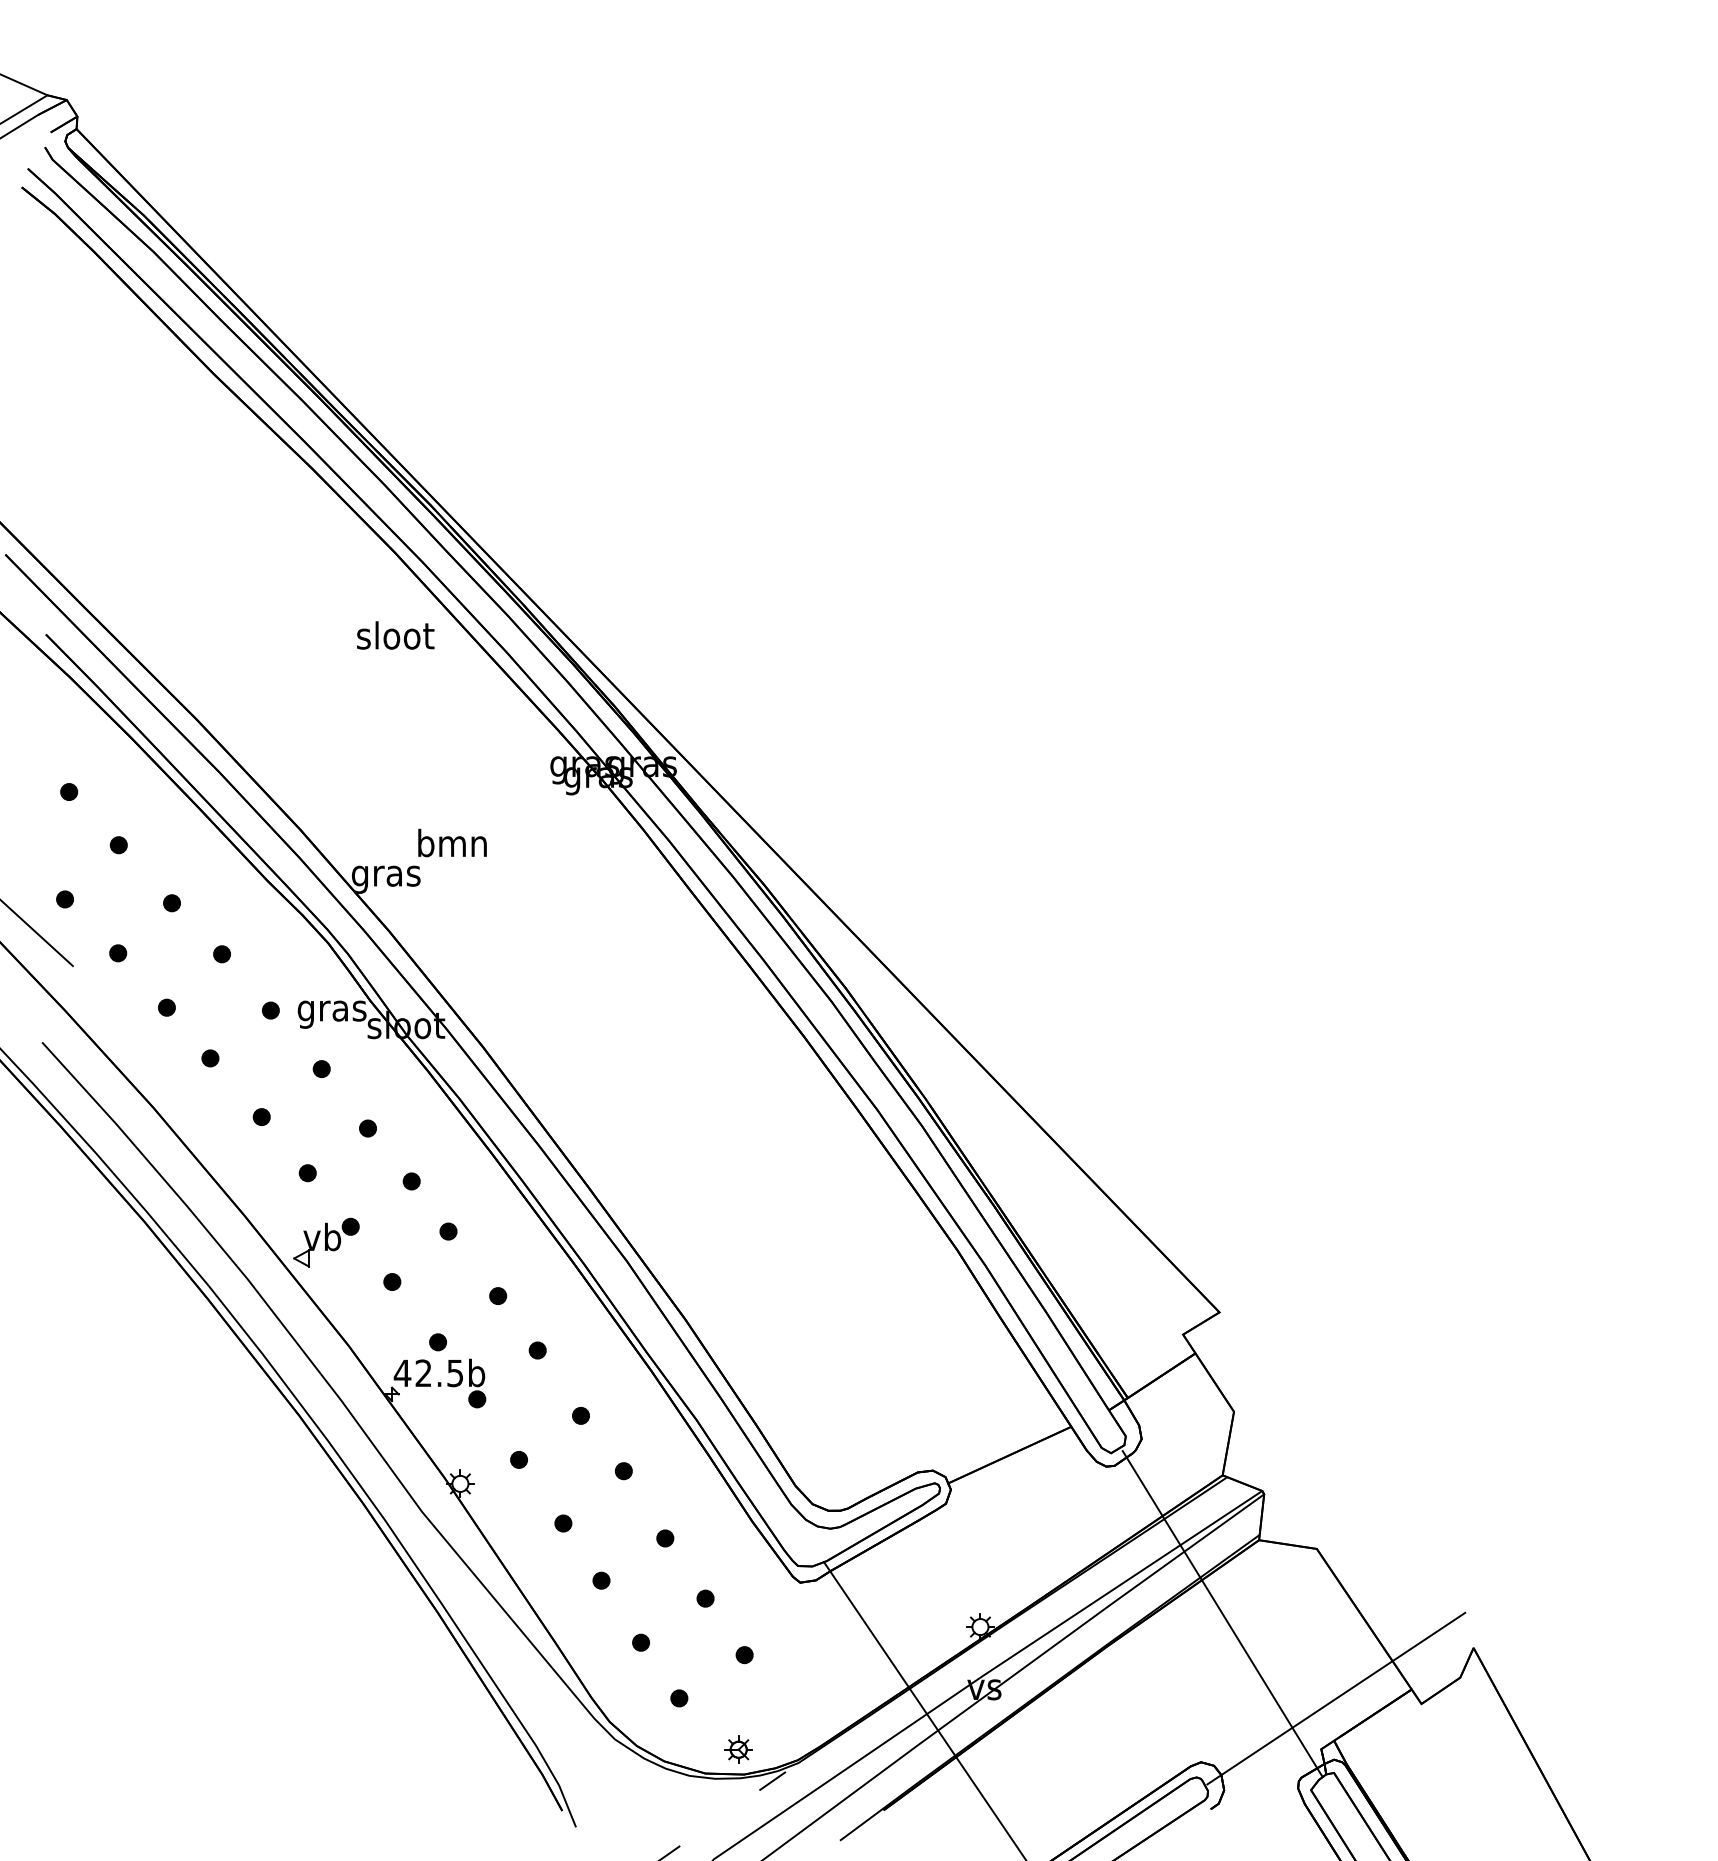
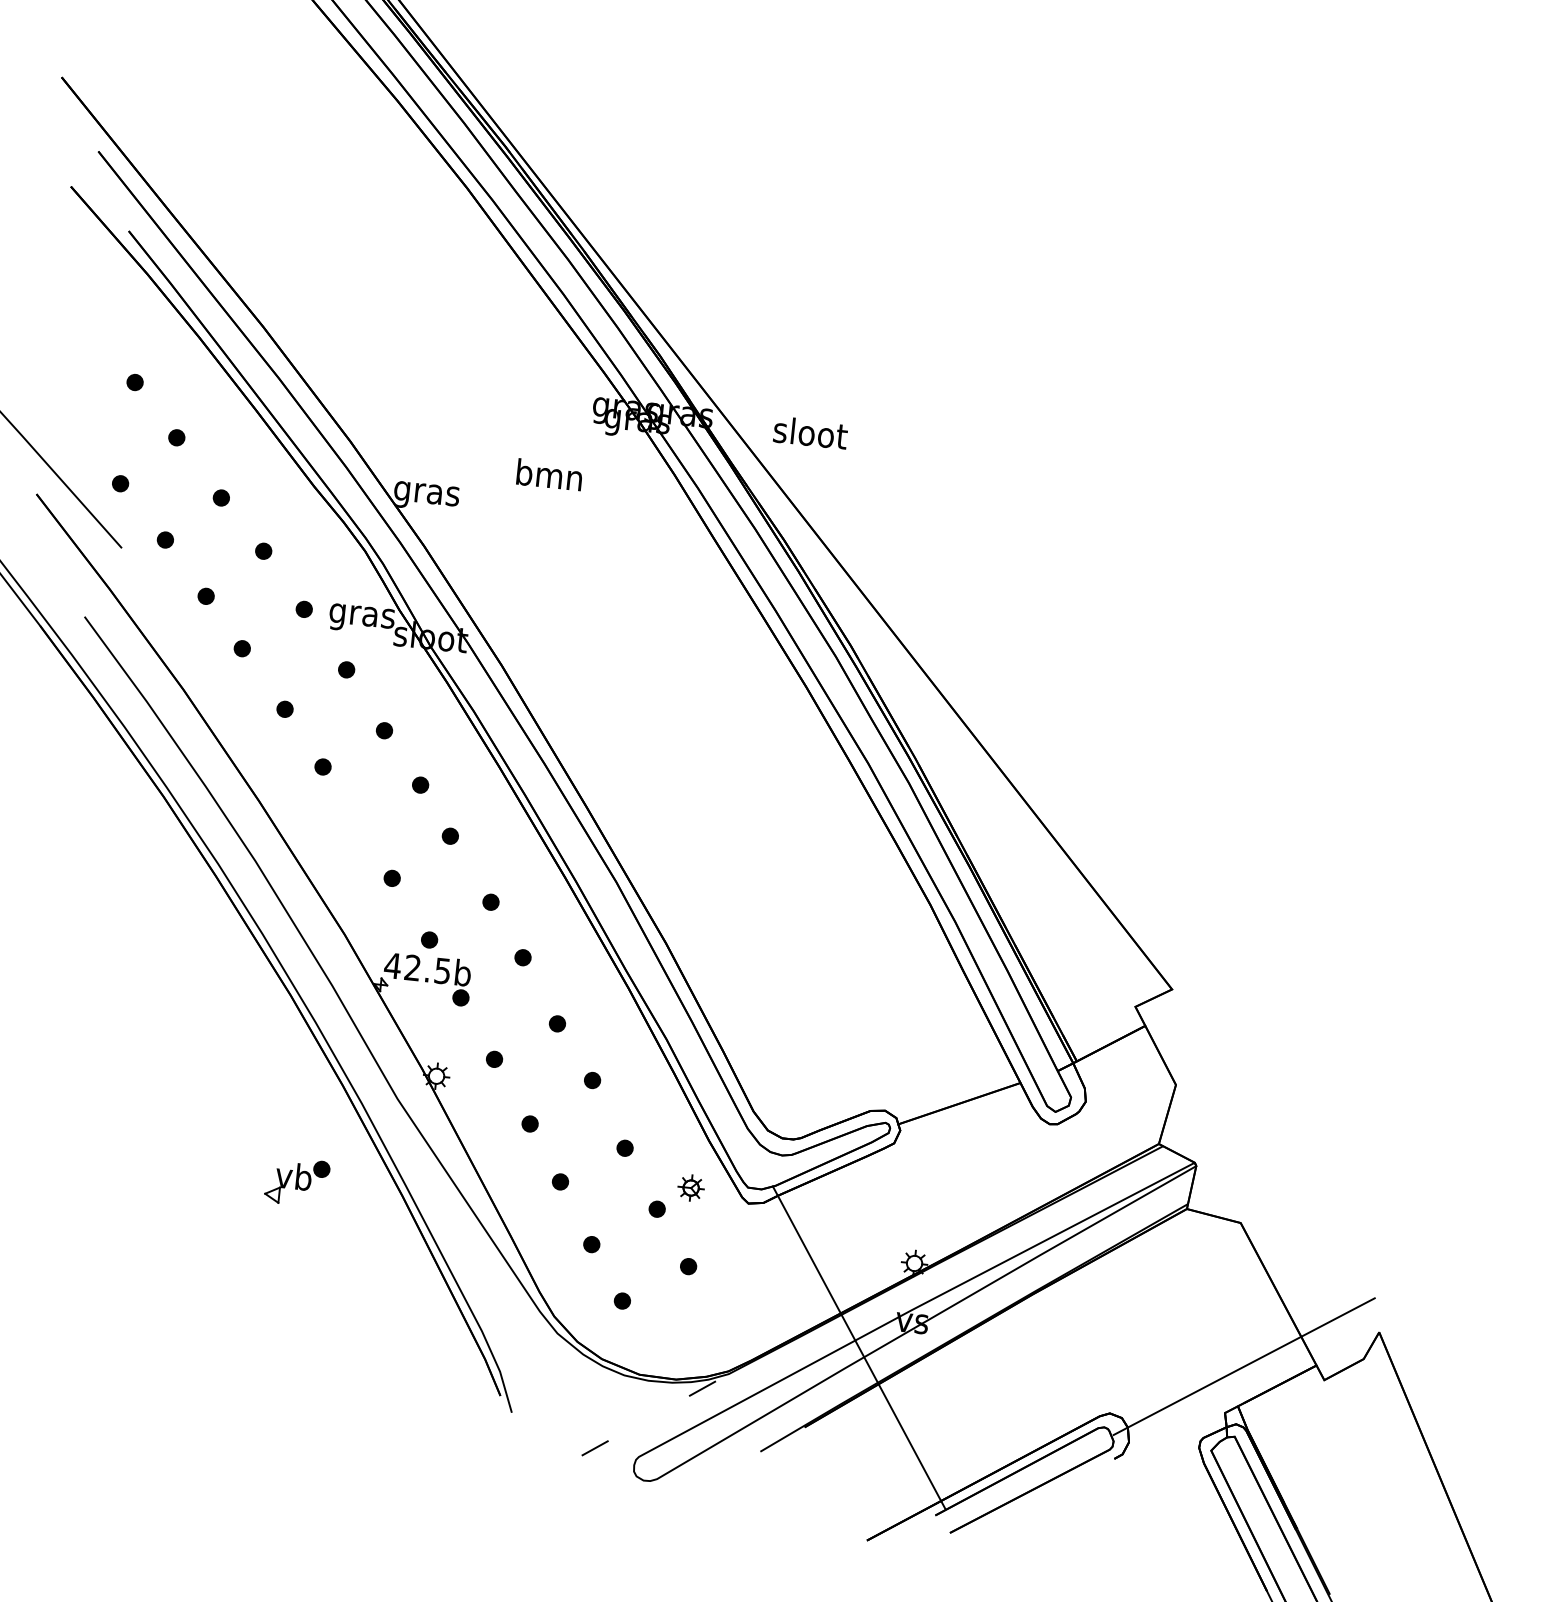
text: (395, 635) -> (810, 432), moved
text: (452, 842) -> (549, 474), moved
part: (326, 1242) -> (297, 1181), moved
line: (1222, 1613) -> (1145, 1274), removed
part: (738, 1749) -> (690, 1187), moved

